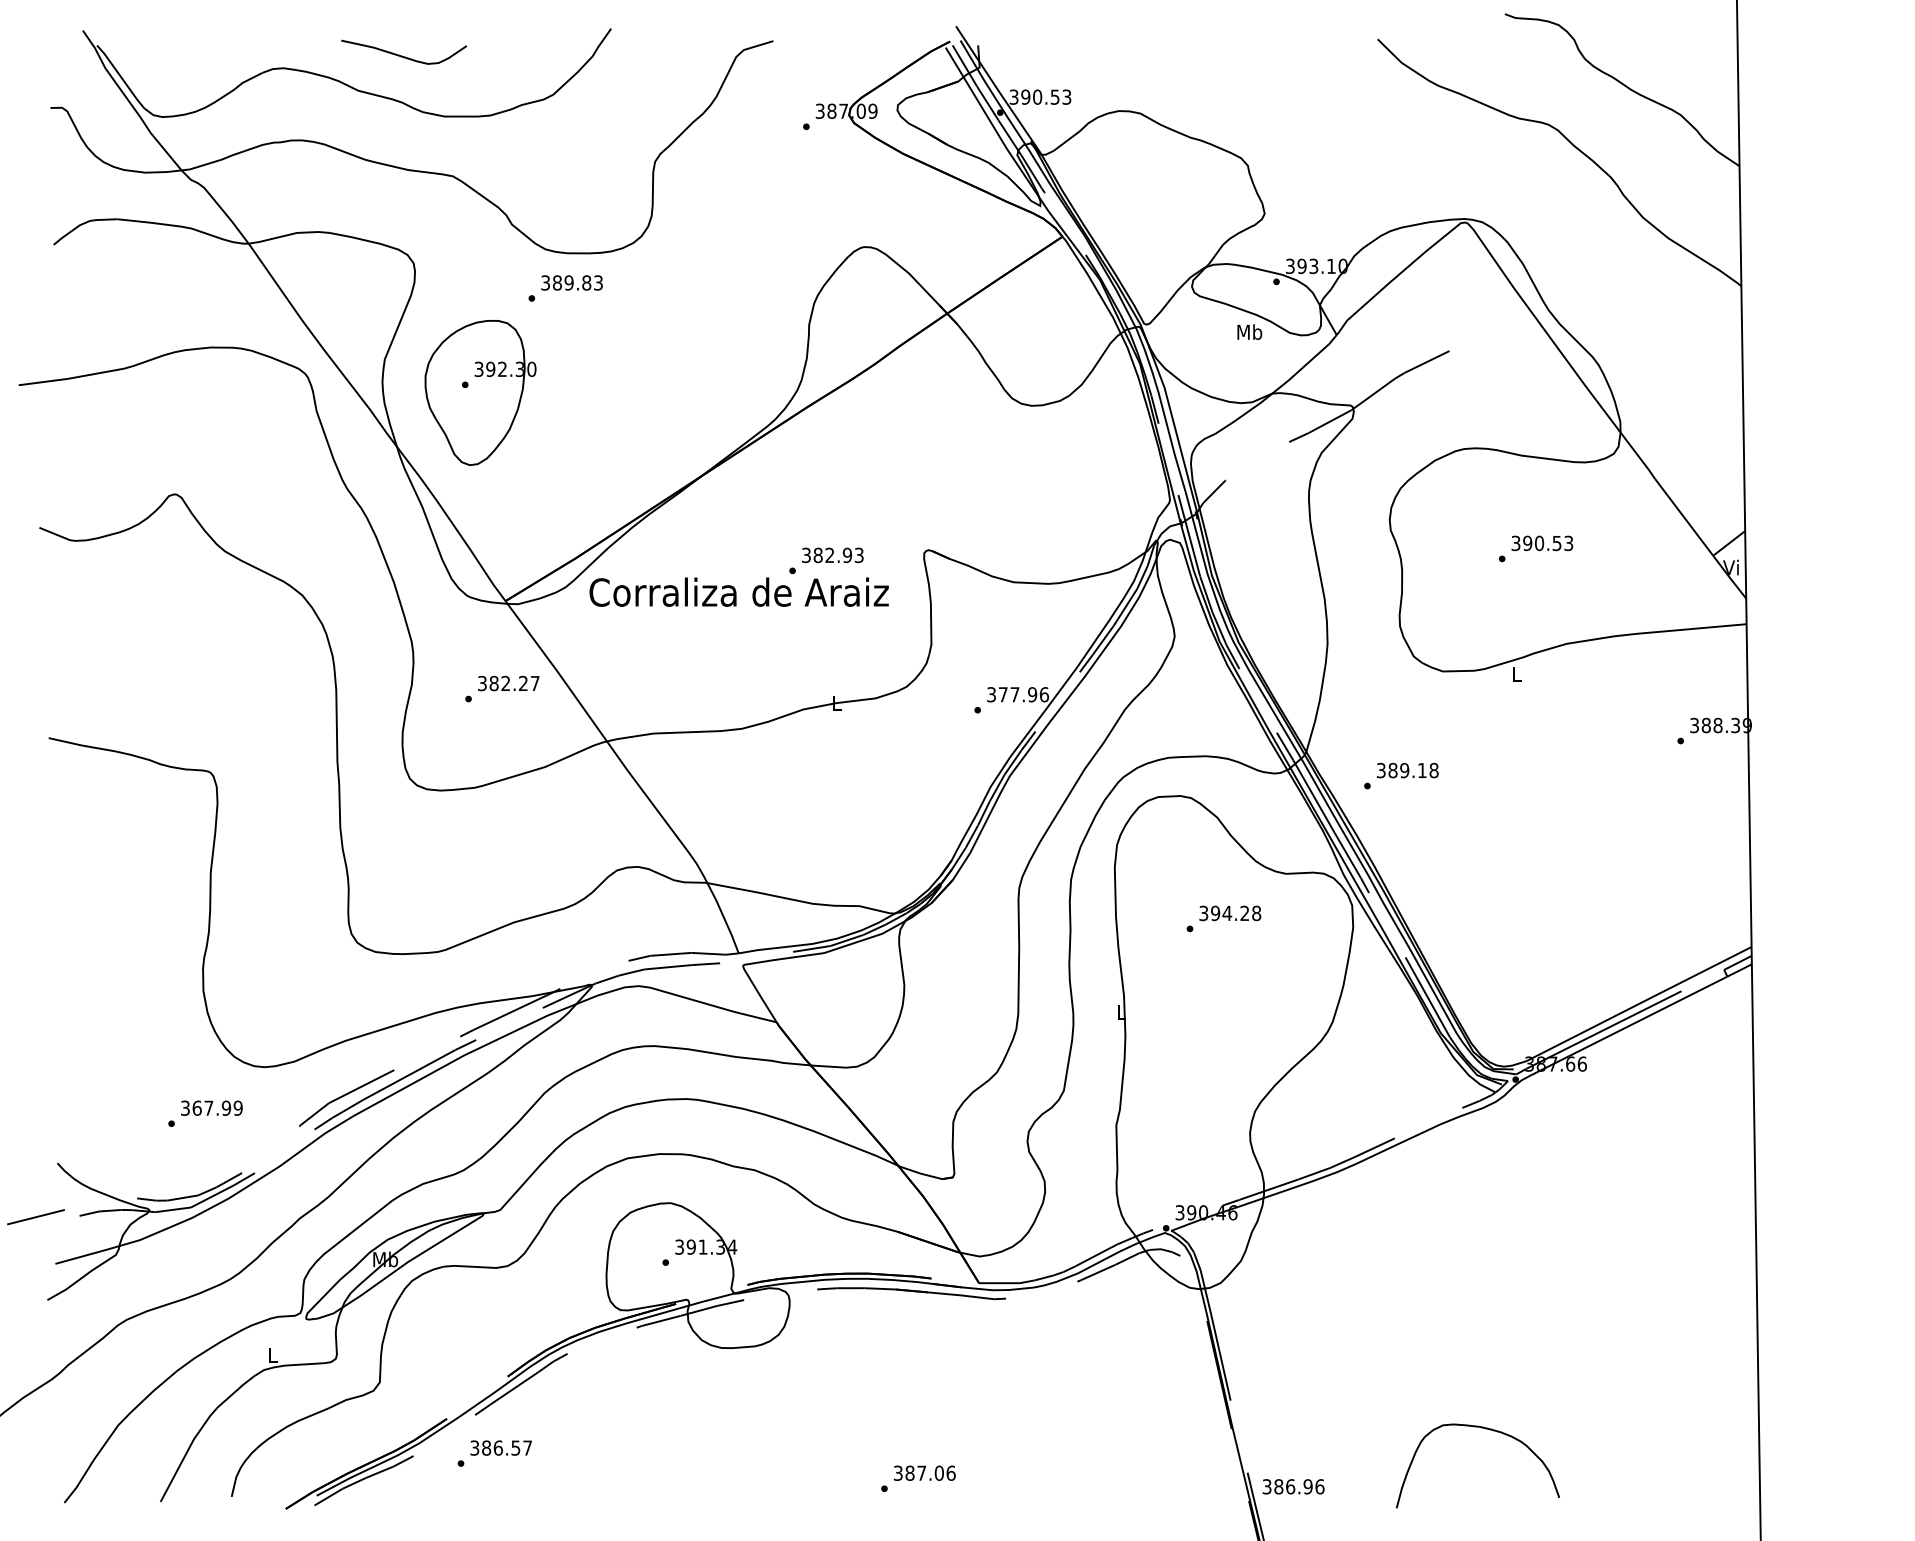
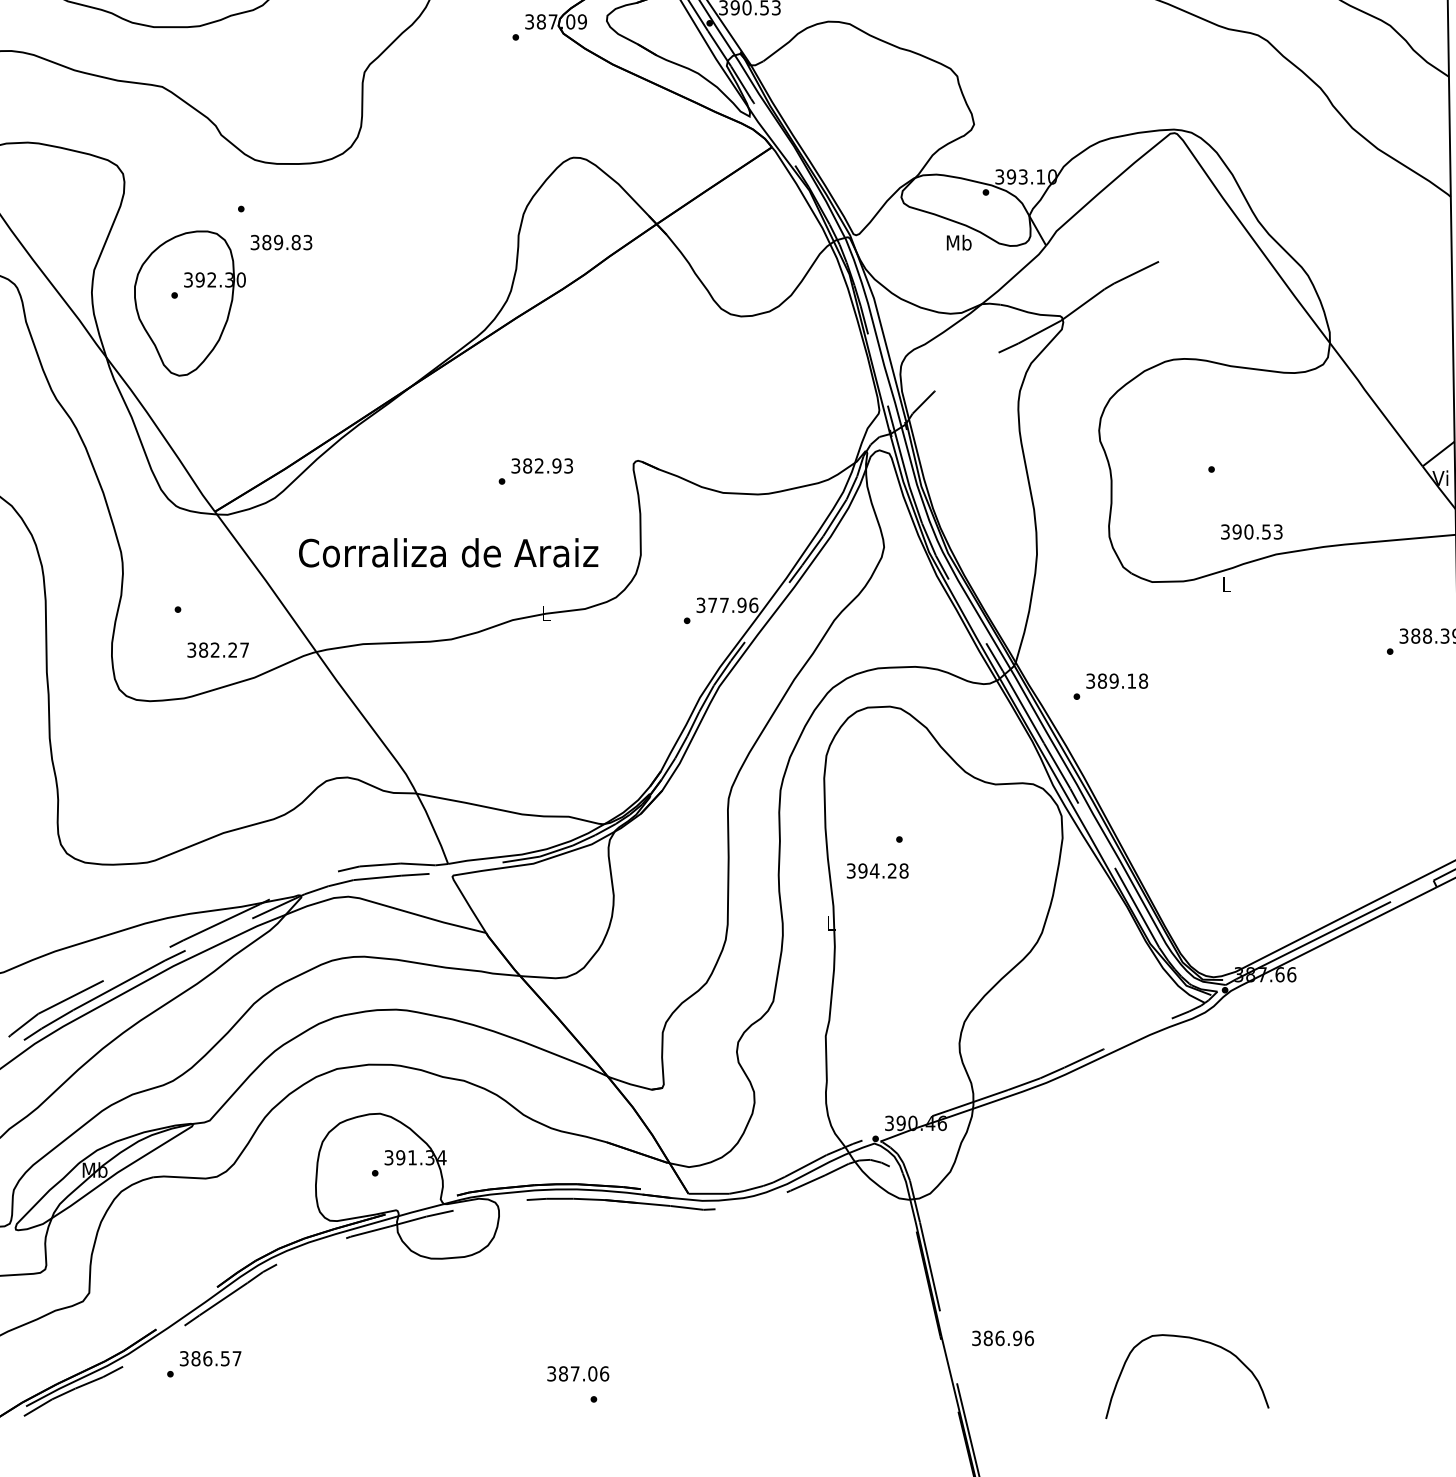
text: (571, 282) -> (280, 242), moved
text: (1542, 543) -> (1251, 532), moved
text: (738, 591) -> (447, 552), moved
text: (508, 683) -> (217, 650), moved
text: (1230, 913) -> (877, 871), moved
text: (924, 1472) -> (577, 1373), moved
text: (1293, 1486) -> (1002, 1338), moved

